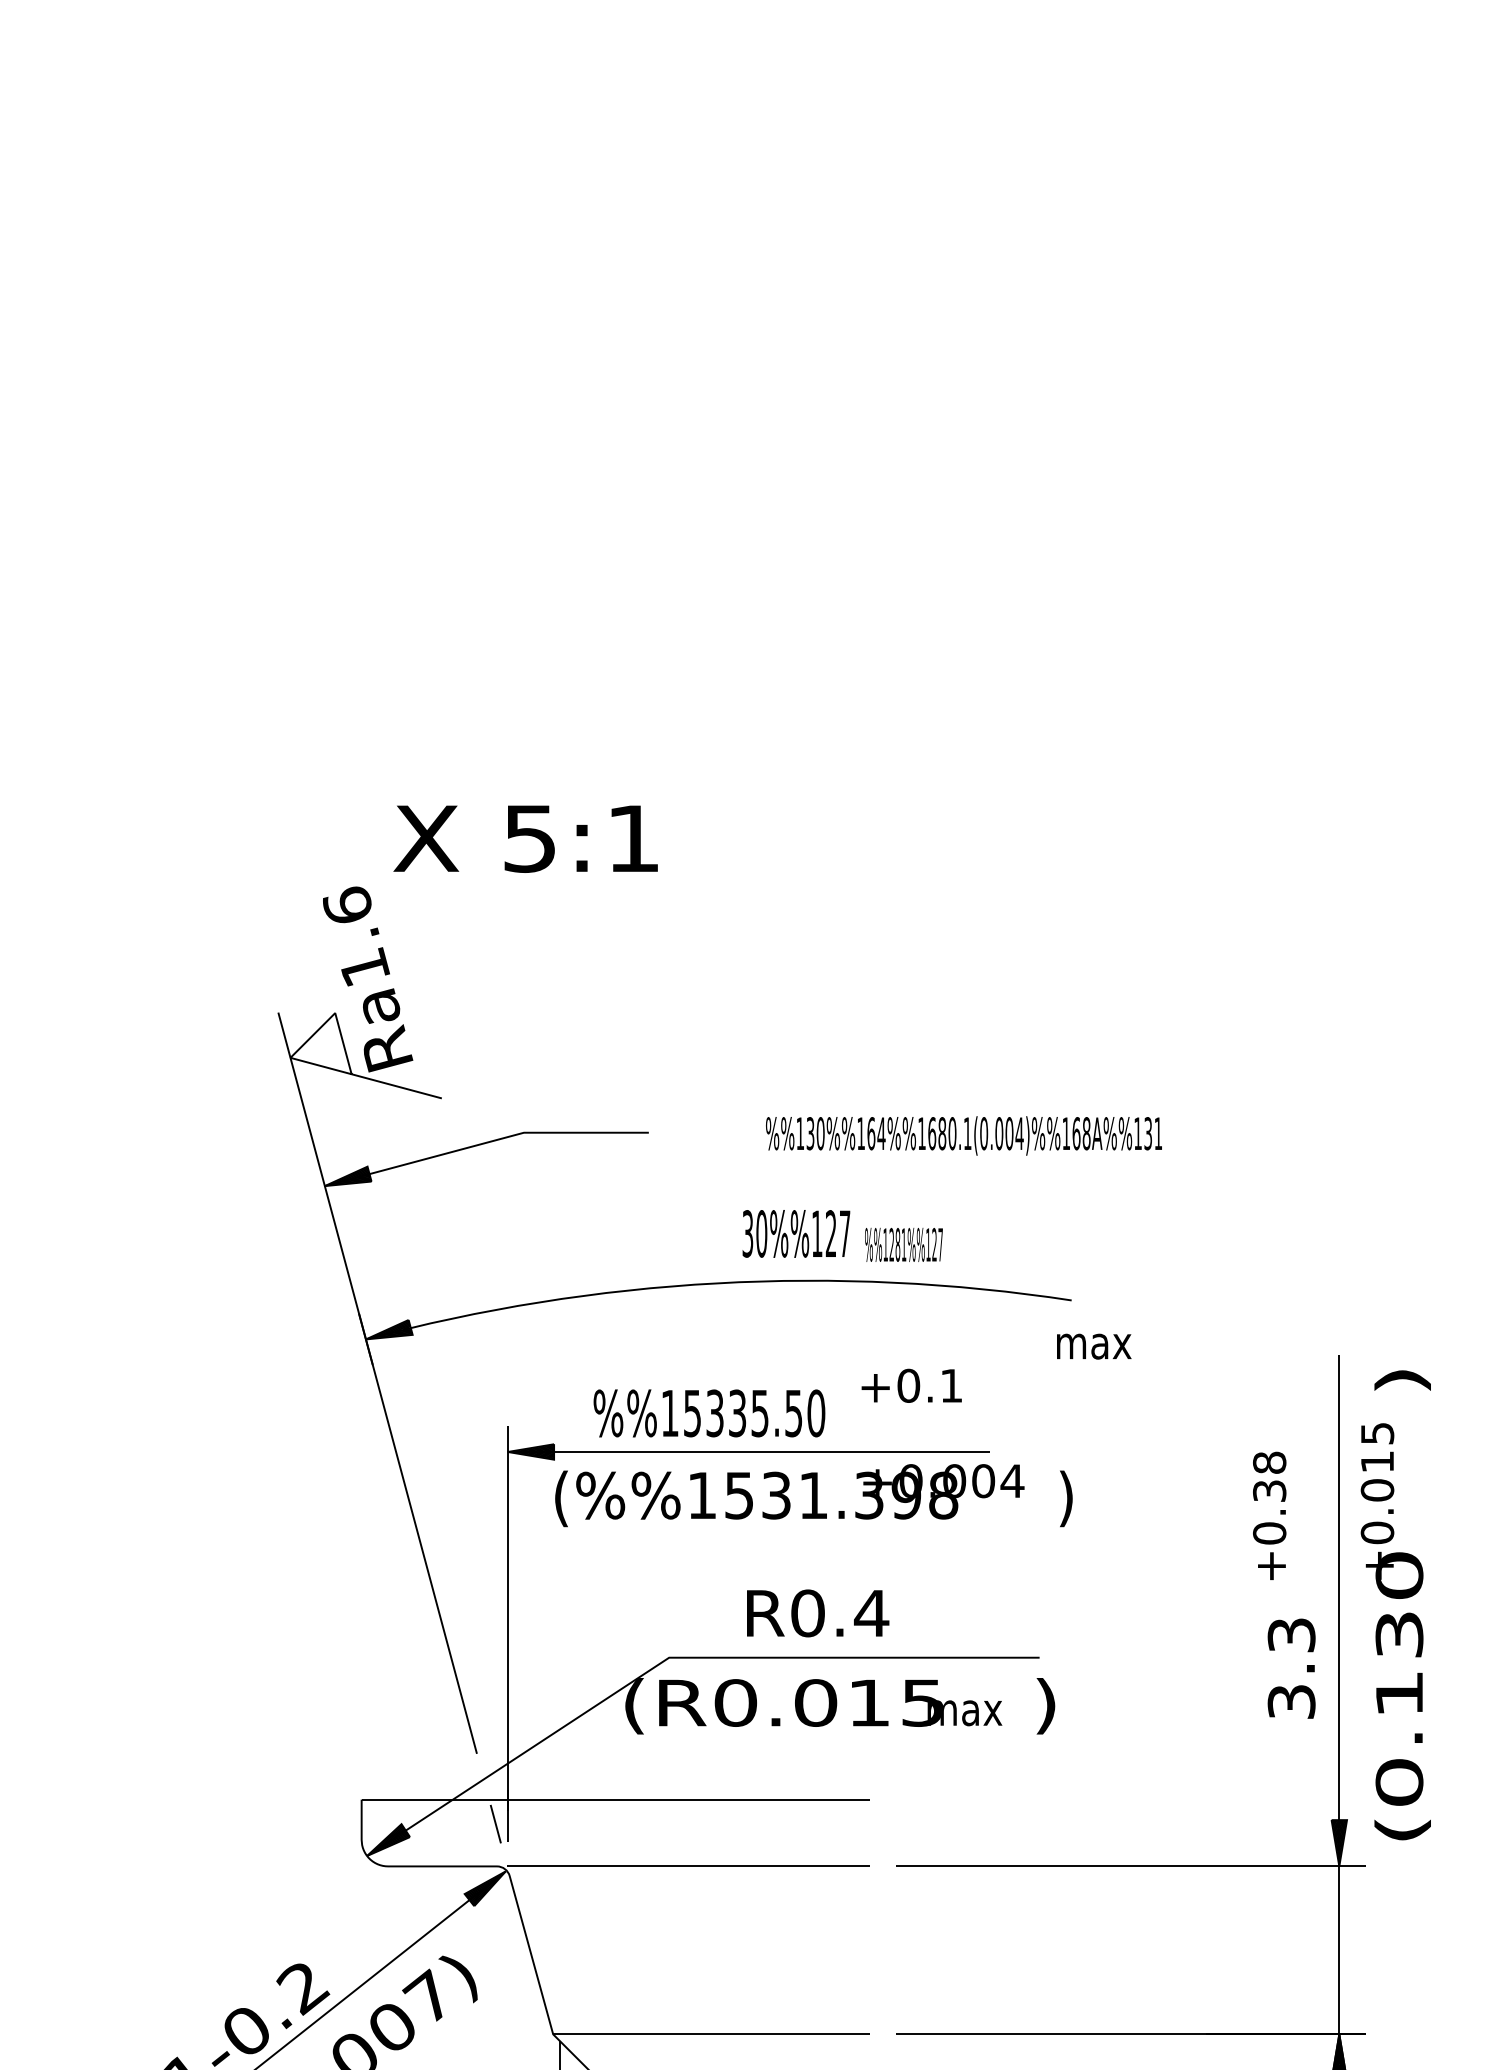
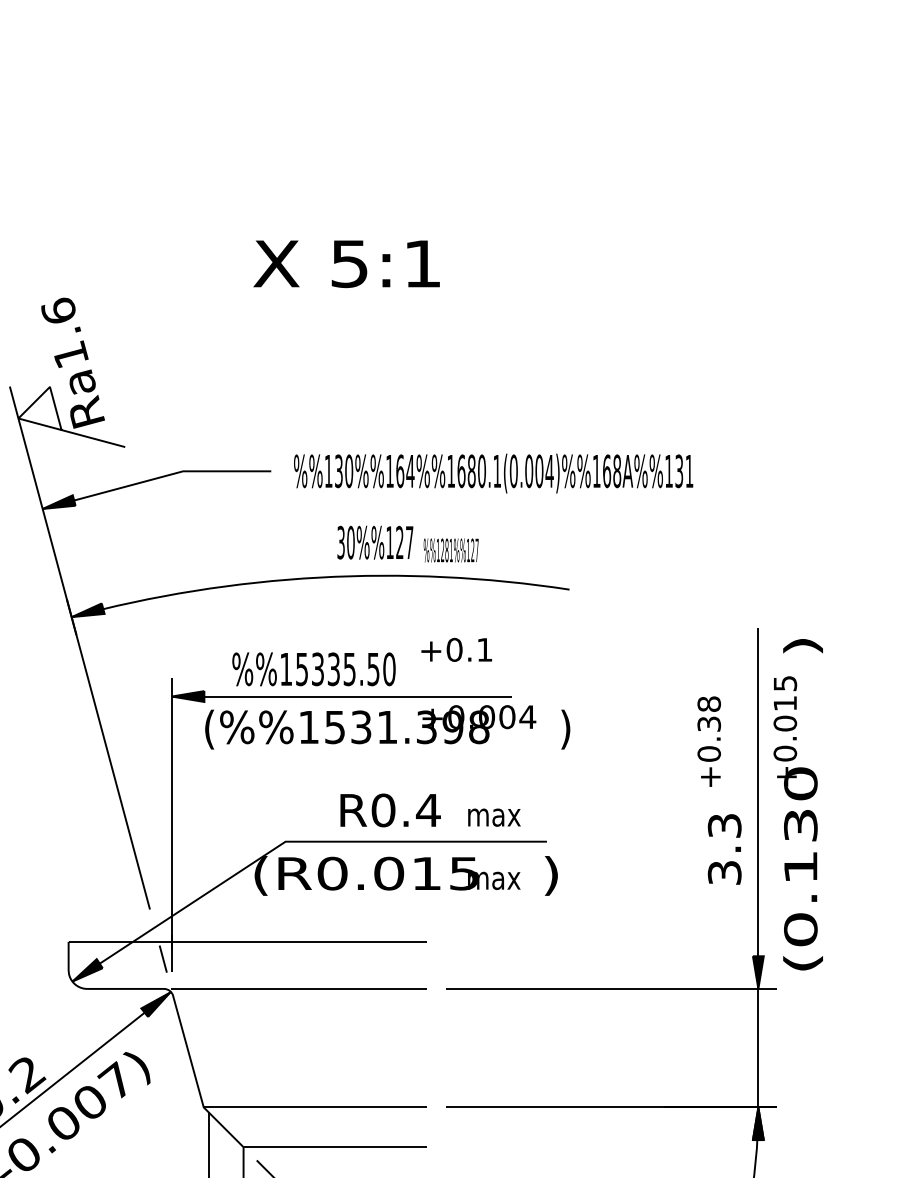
text: (525, 838) -> (346, 263), moved
part: (963, 1135) -> (493, 473), size x1.43
text: (1094, 1346) -> (494, 817), moved

